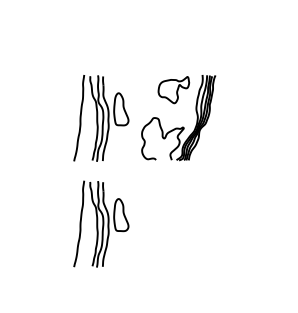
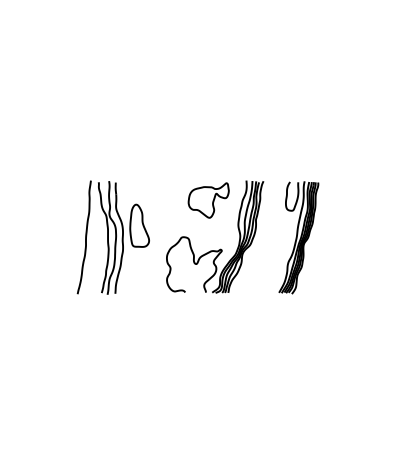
part: (242, 118) -> (298, 237), added
part: (100, 223) -> (112, 376), removed

